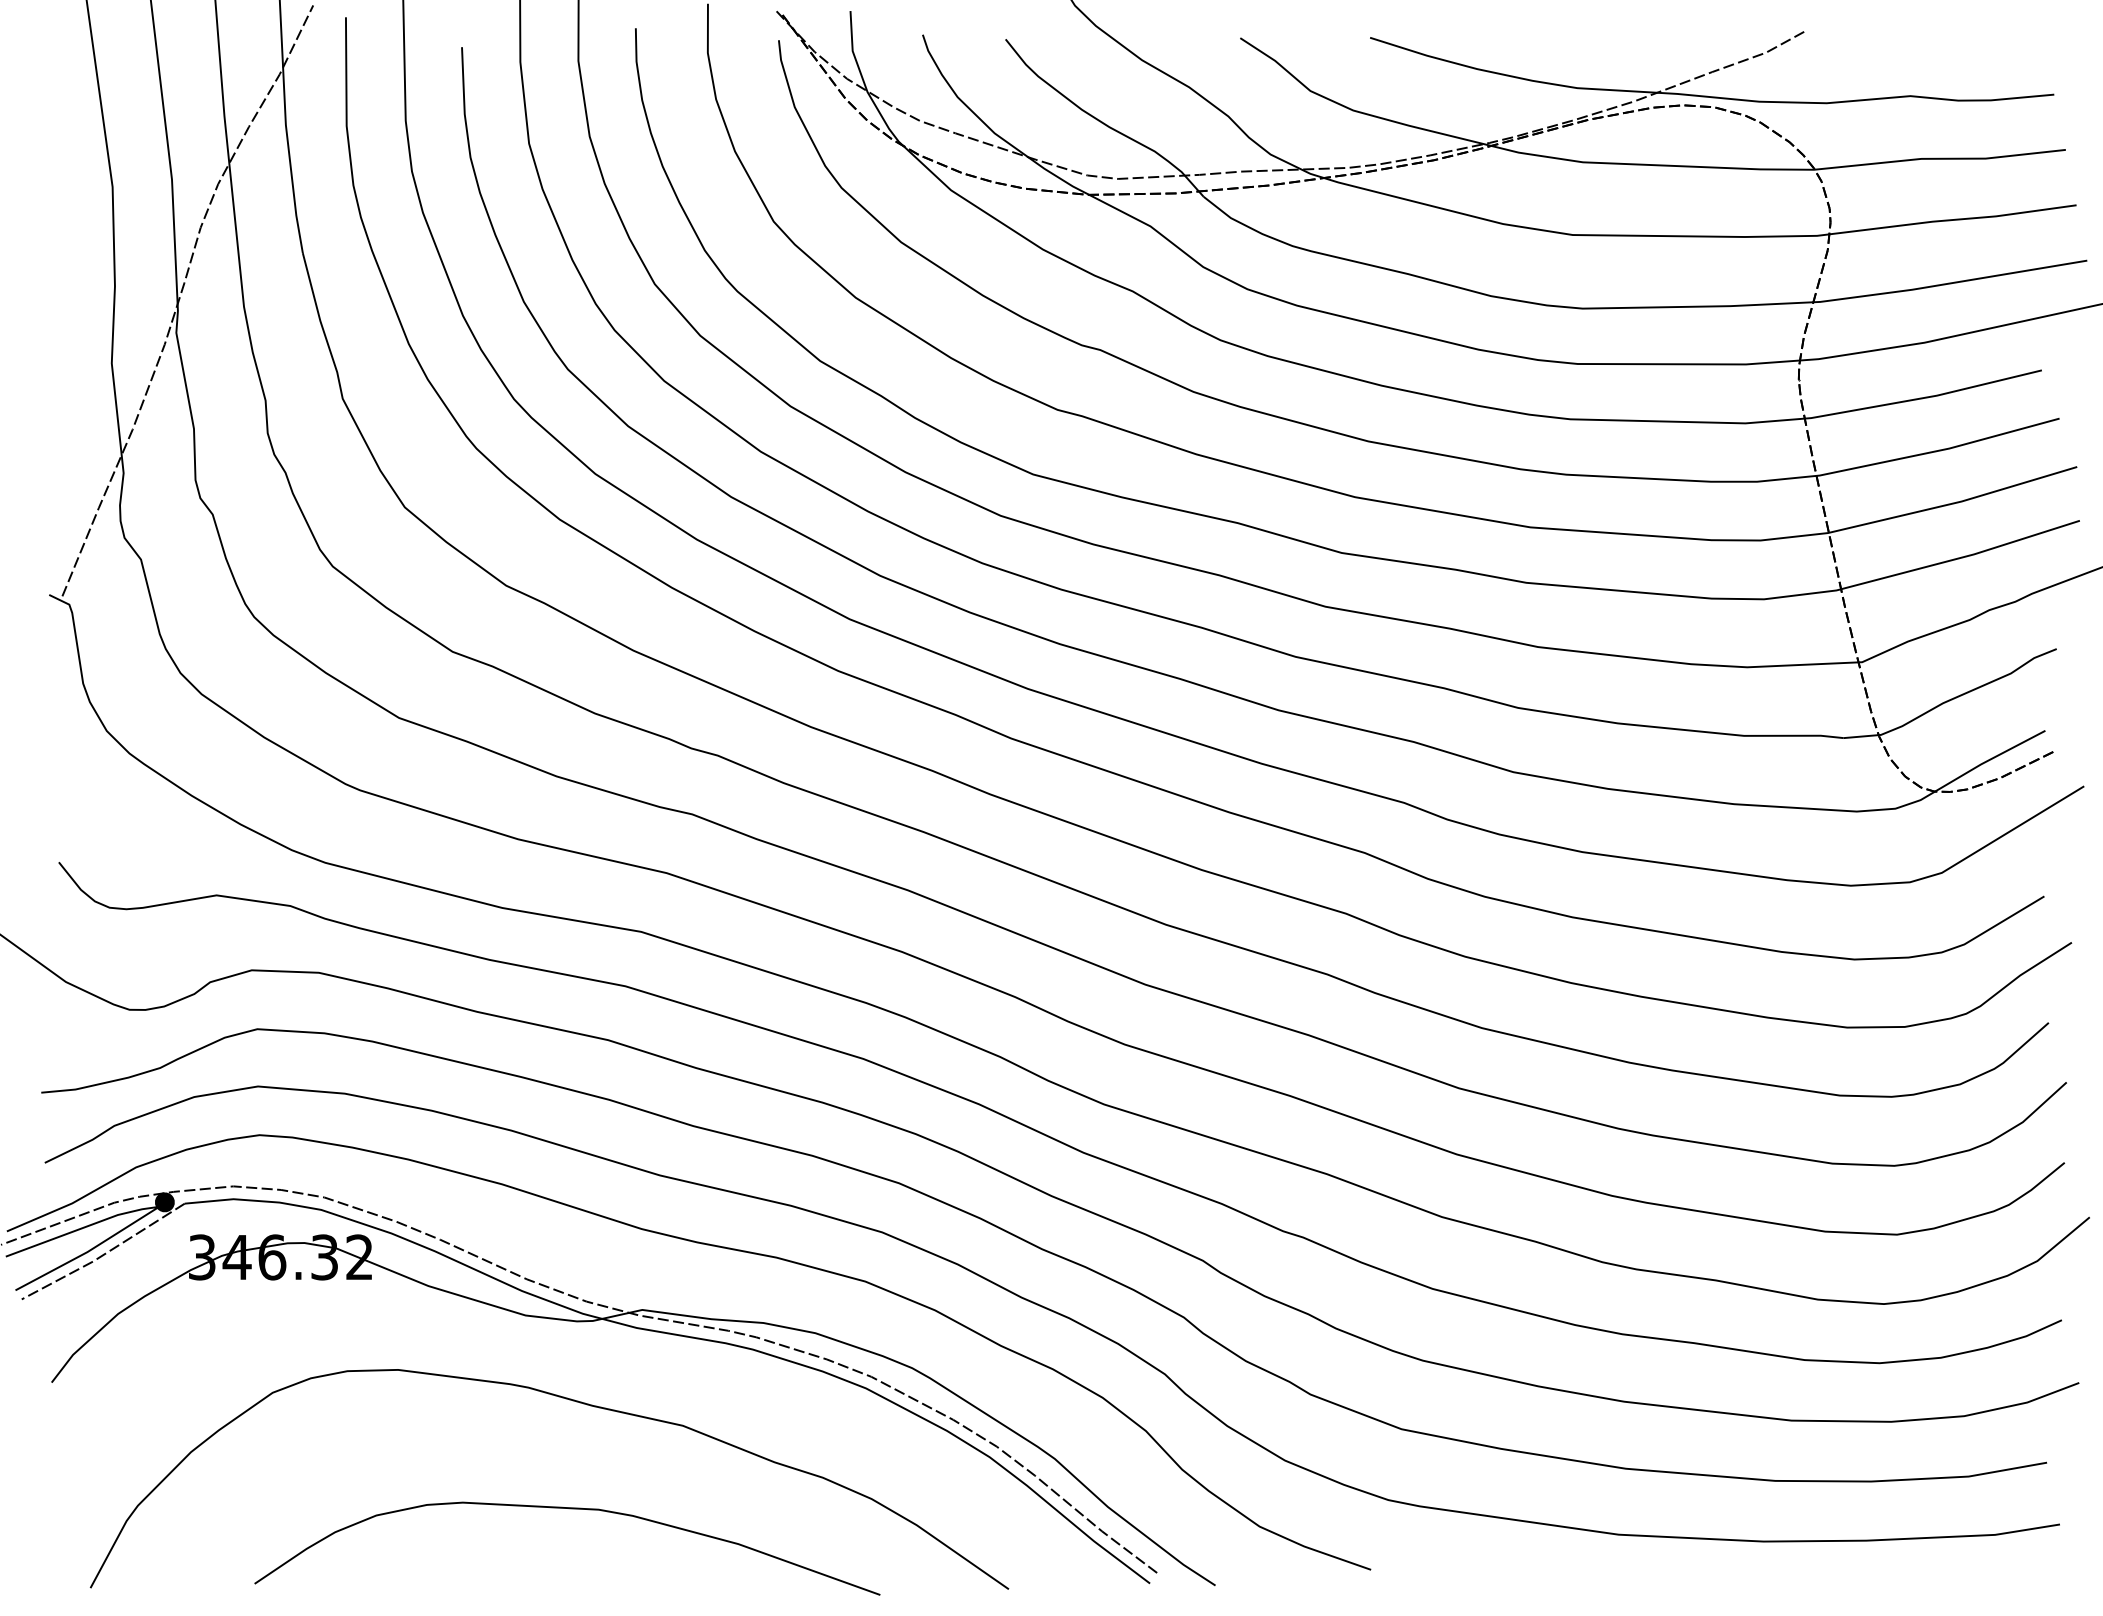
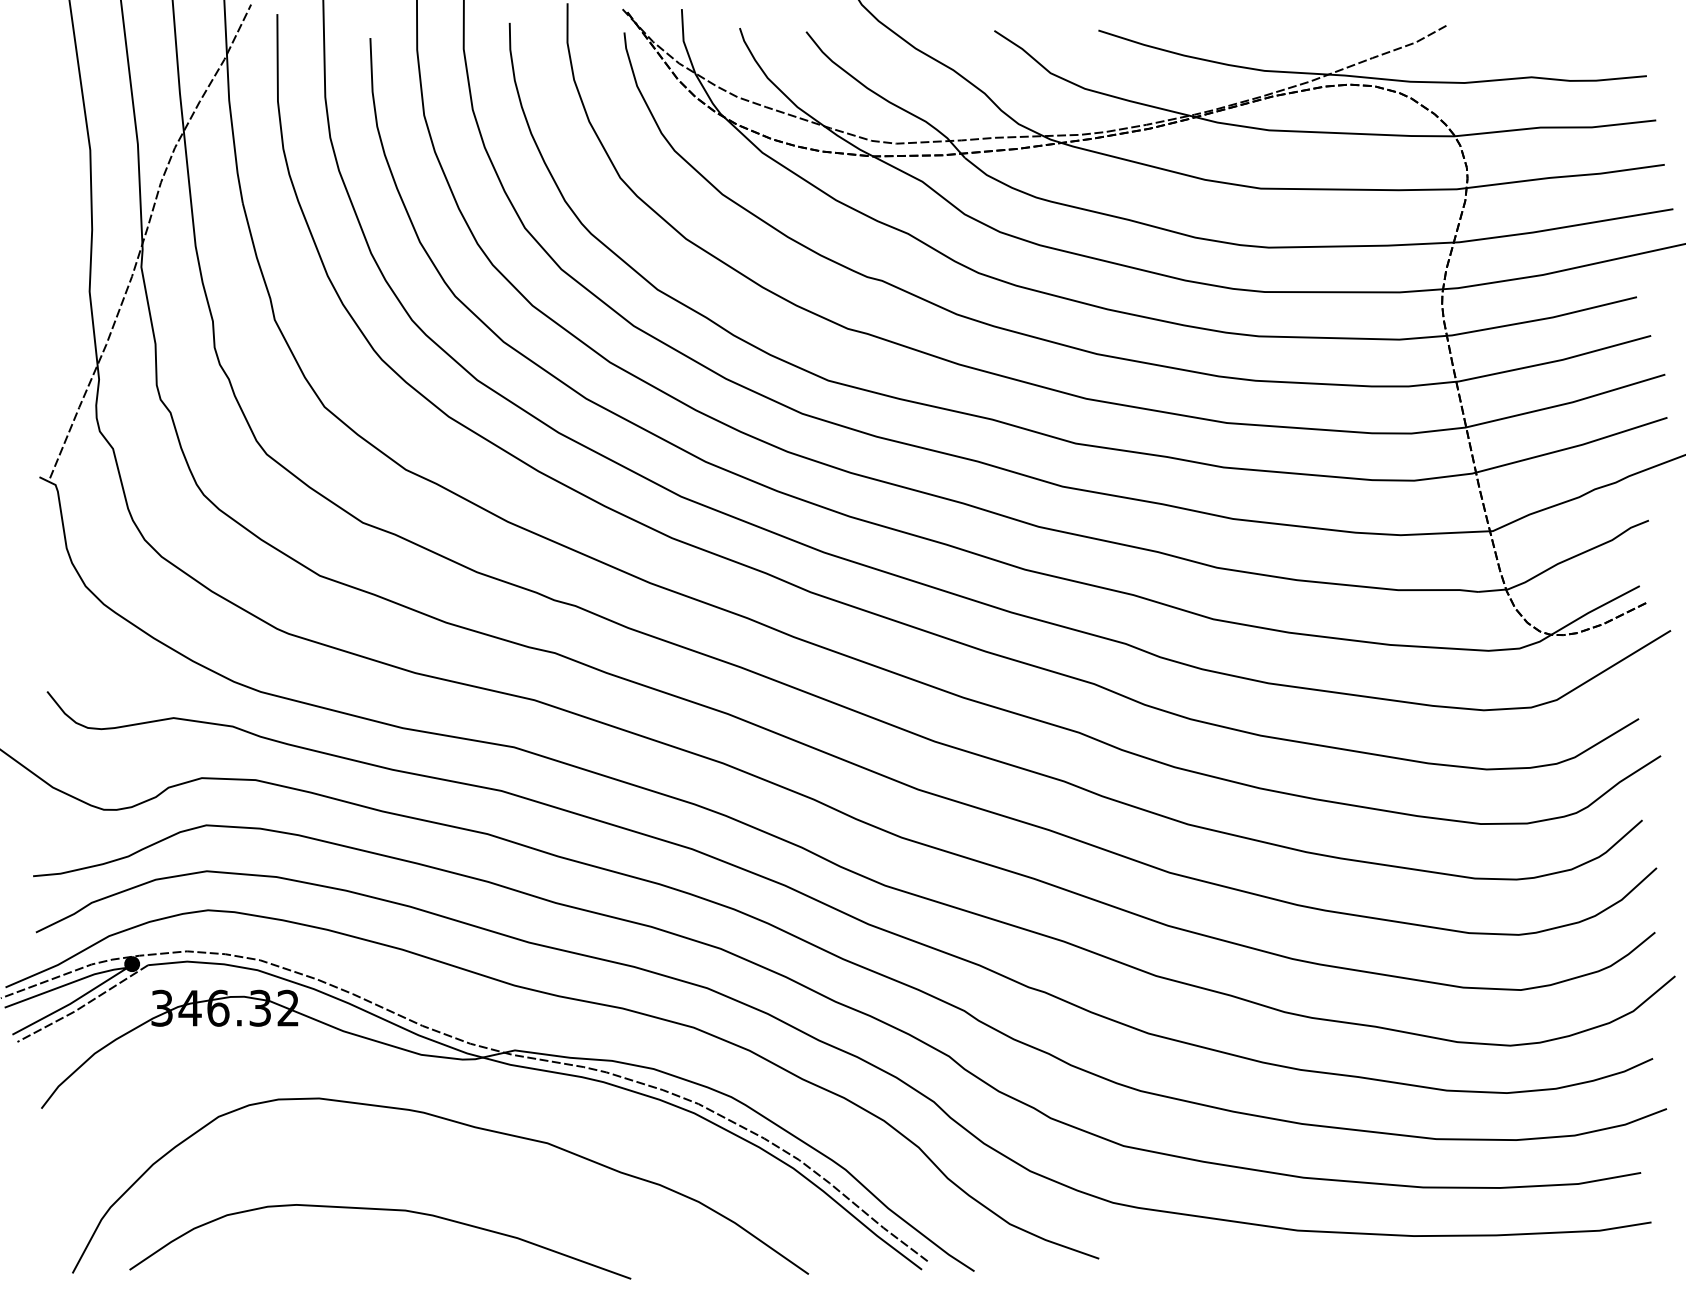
curve: (569, 1509) -> (382, 1210), moved

